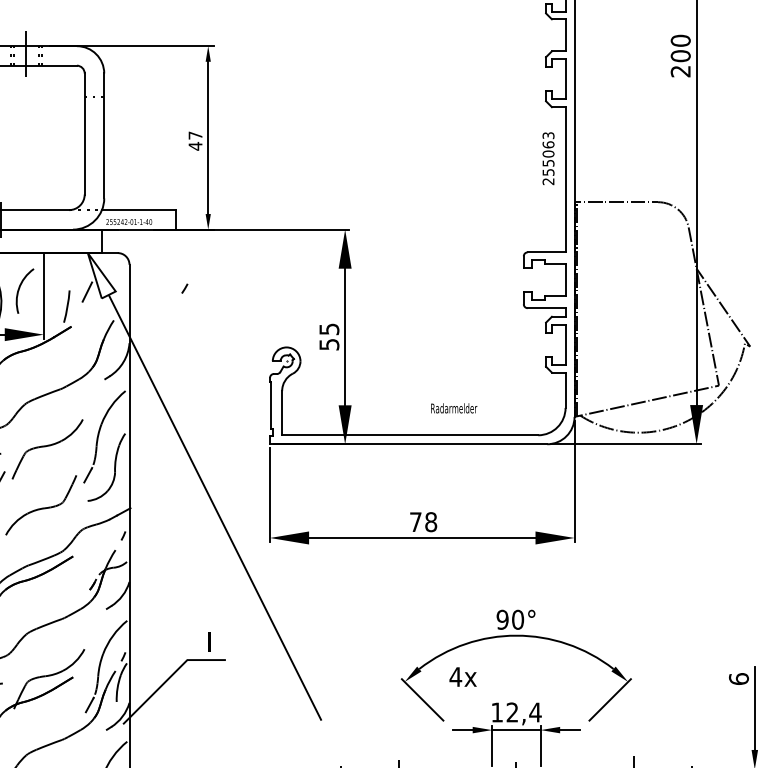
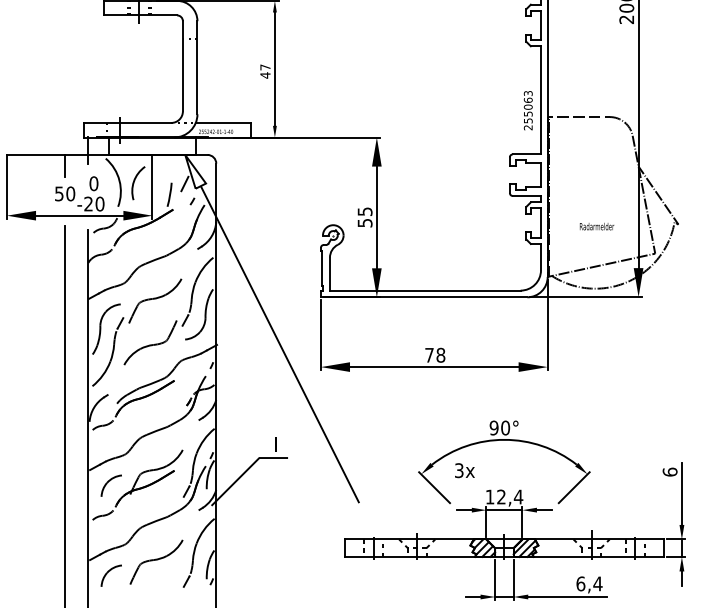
text: (547, 158) -> (527, 110), moved
arc: (184, 288) -> (192, 201), moved
text: (453, 408) -> (596, 226), moved
text: (454, 676) -> (458, 470), 4x -> 3x

